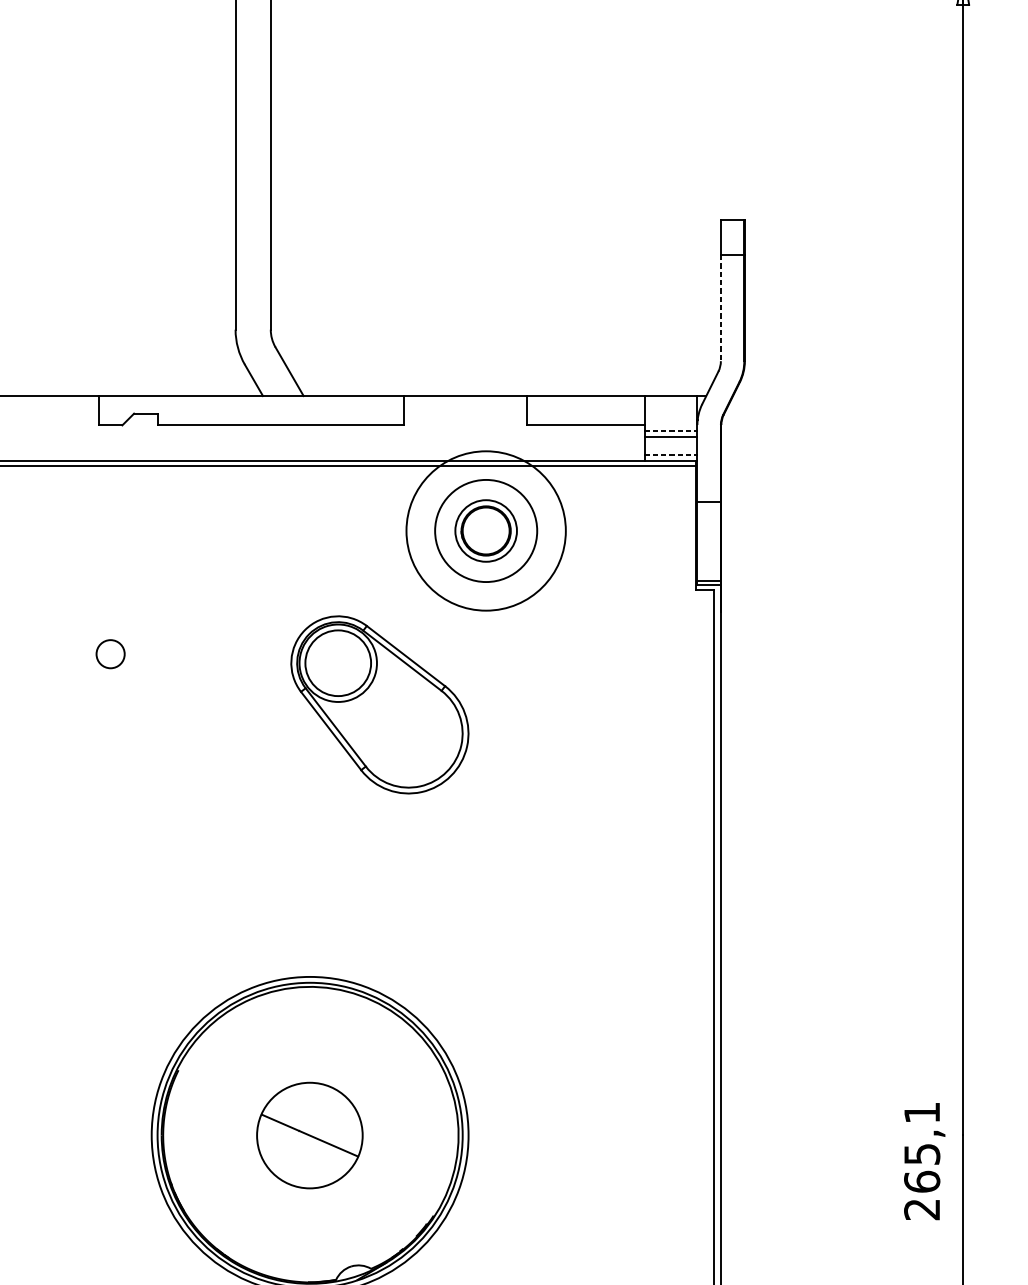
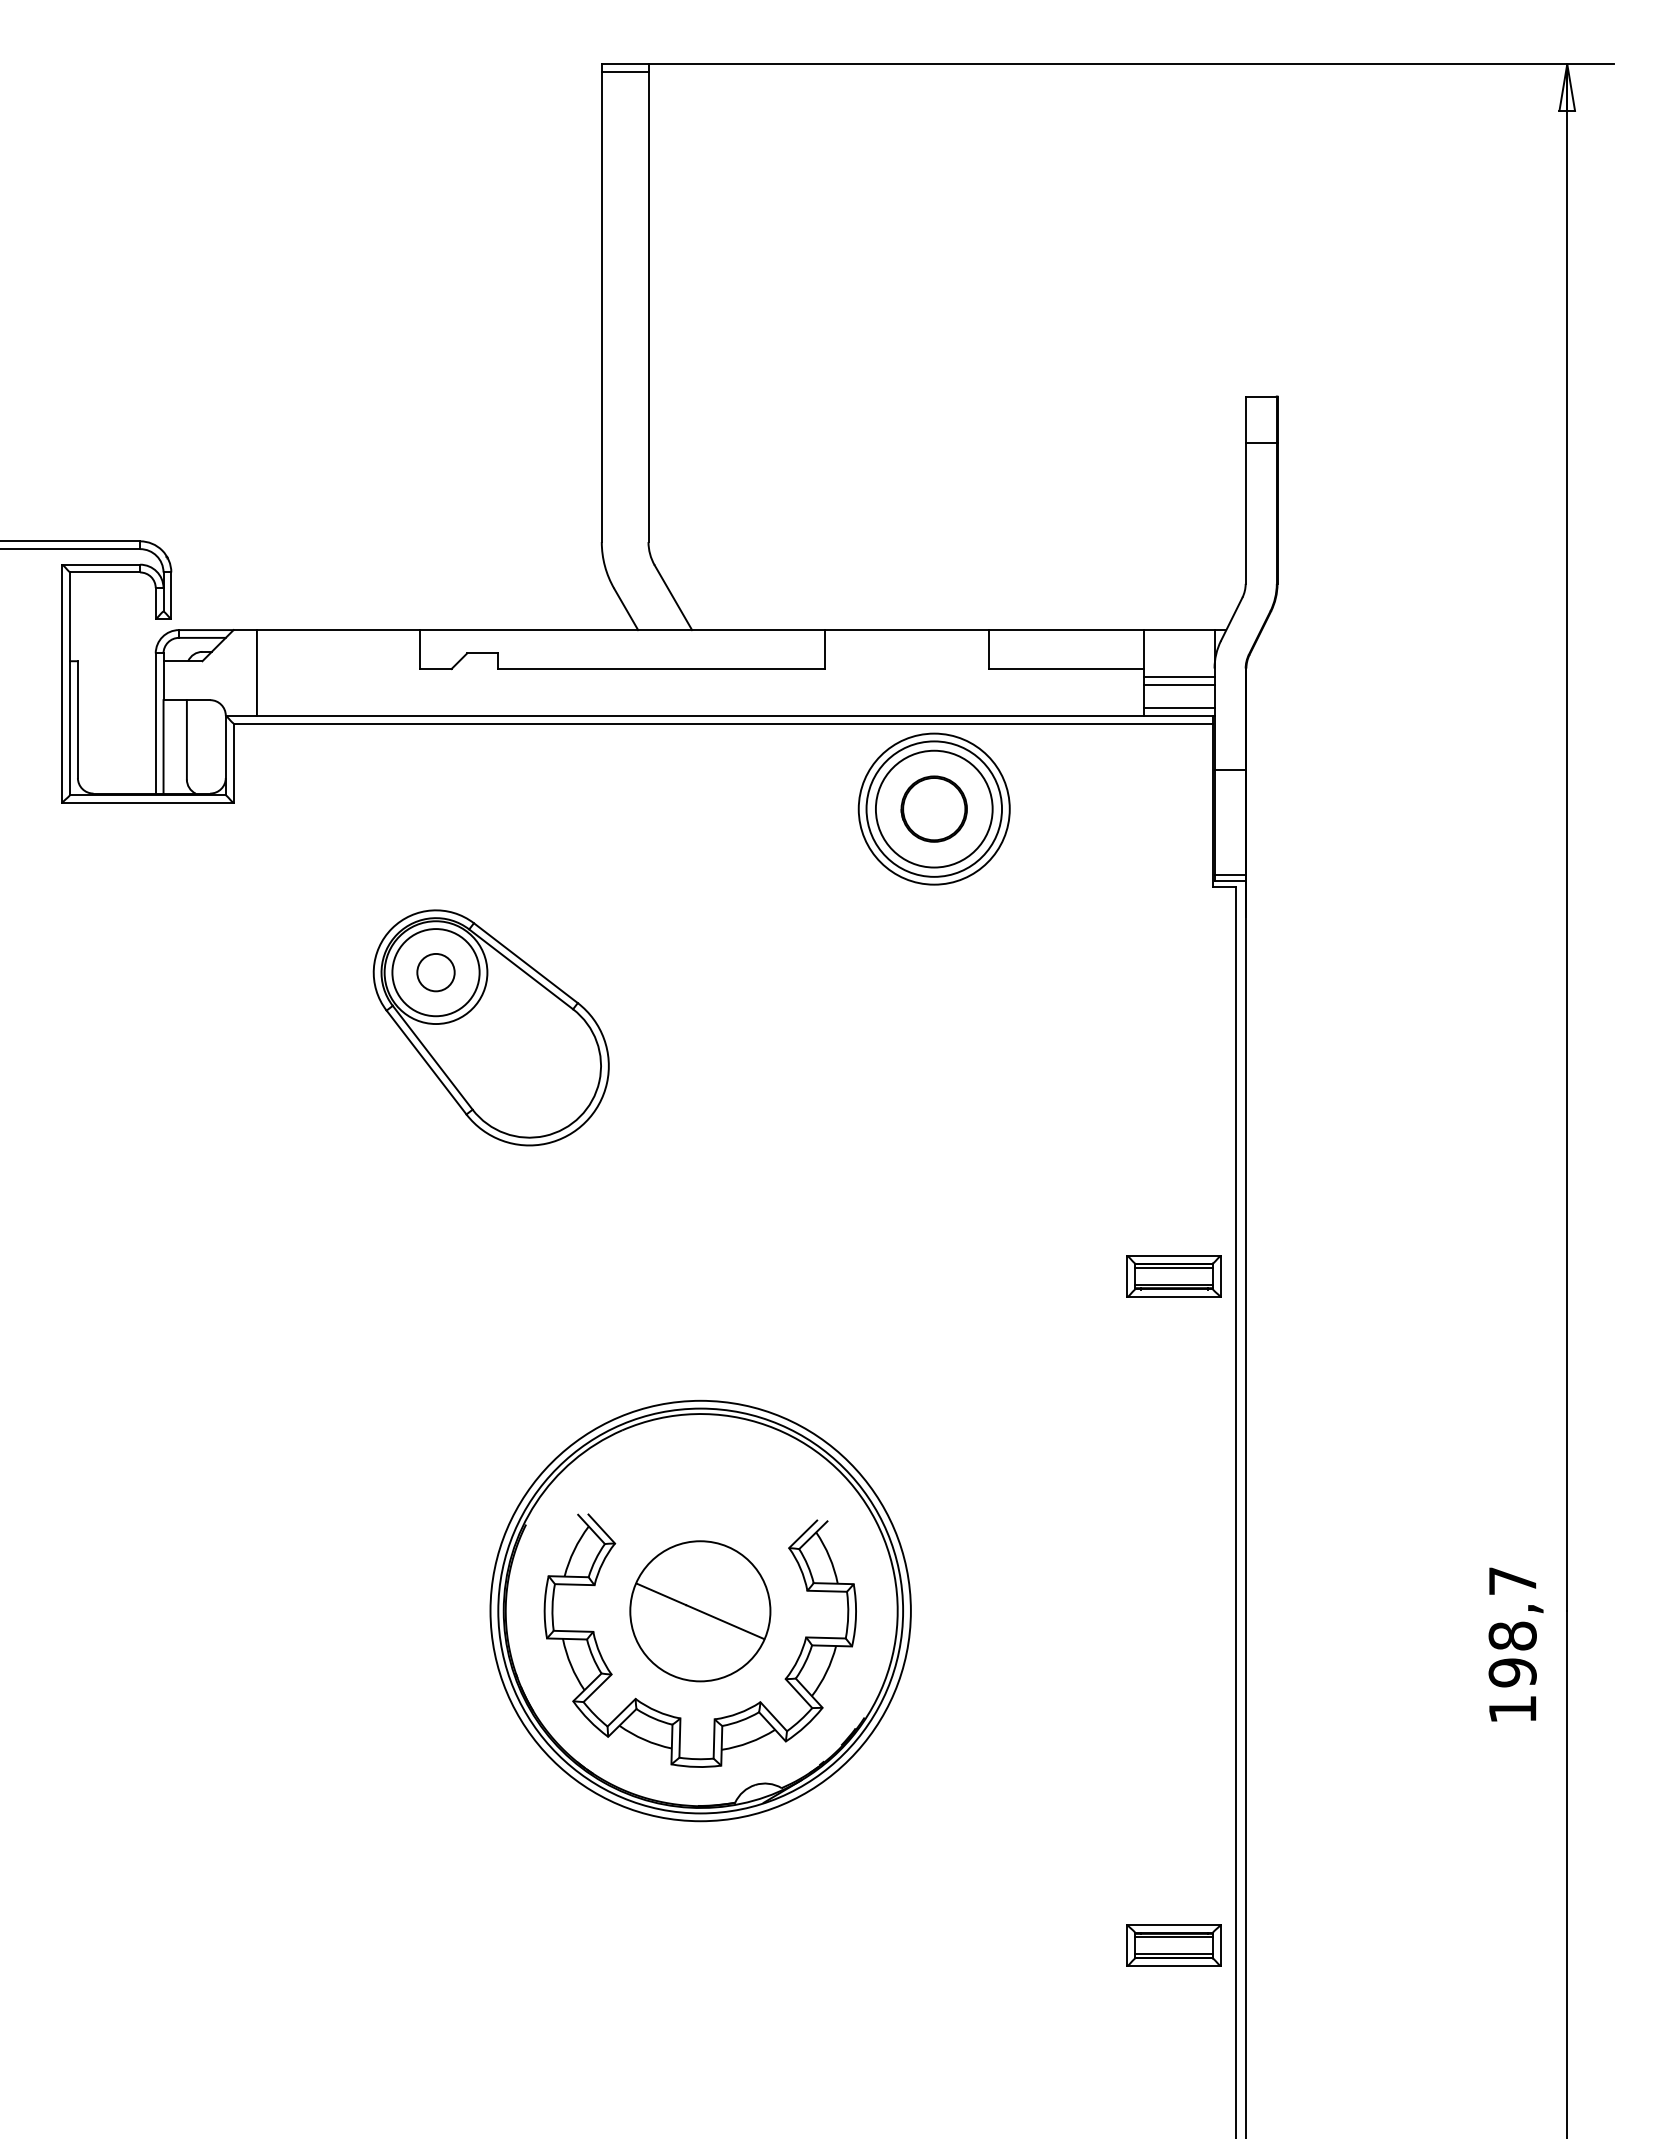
line: (720, 308) -> (1245, 514), dashed -> solid
line: (671, 431) -> (1180, 676), dashed -> solid
line: (671, 454) -> (1180, 707), dashed -> solid
circle: (485, 530) -> (933, 808), size x0.71
circle: (485, 530) -> (933, 808), size x1.43
part: (379, 704) -> (490, 1027), moved
part: (666, 883) -> (1173, 1276), added
text: (921, 1161) -> (1512, 1645), 265,1 -> 198,7
part: (295, 1215) -> (681, 1717), added

